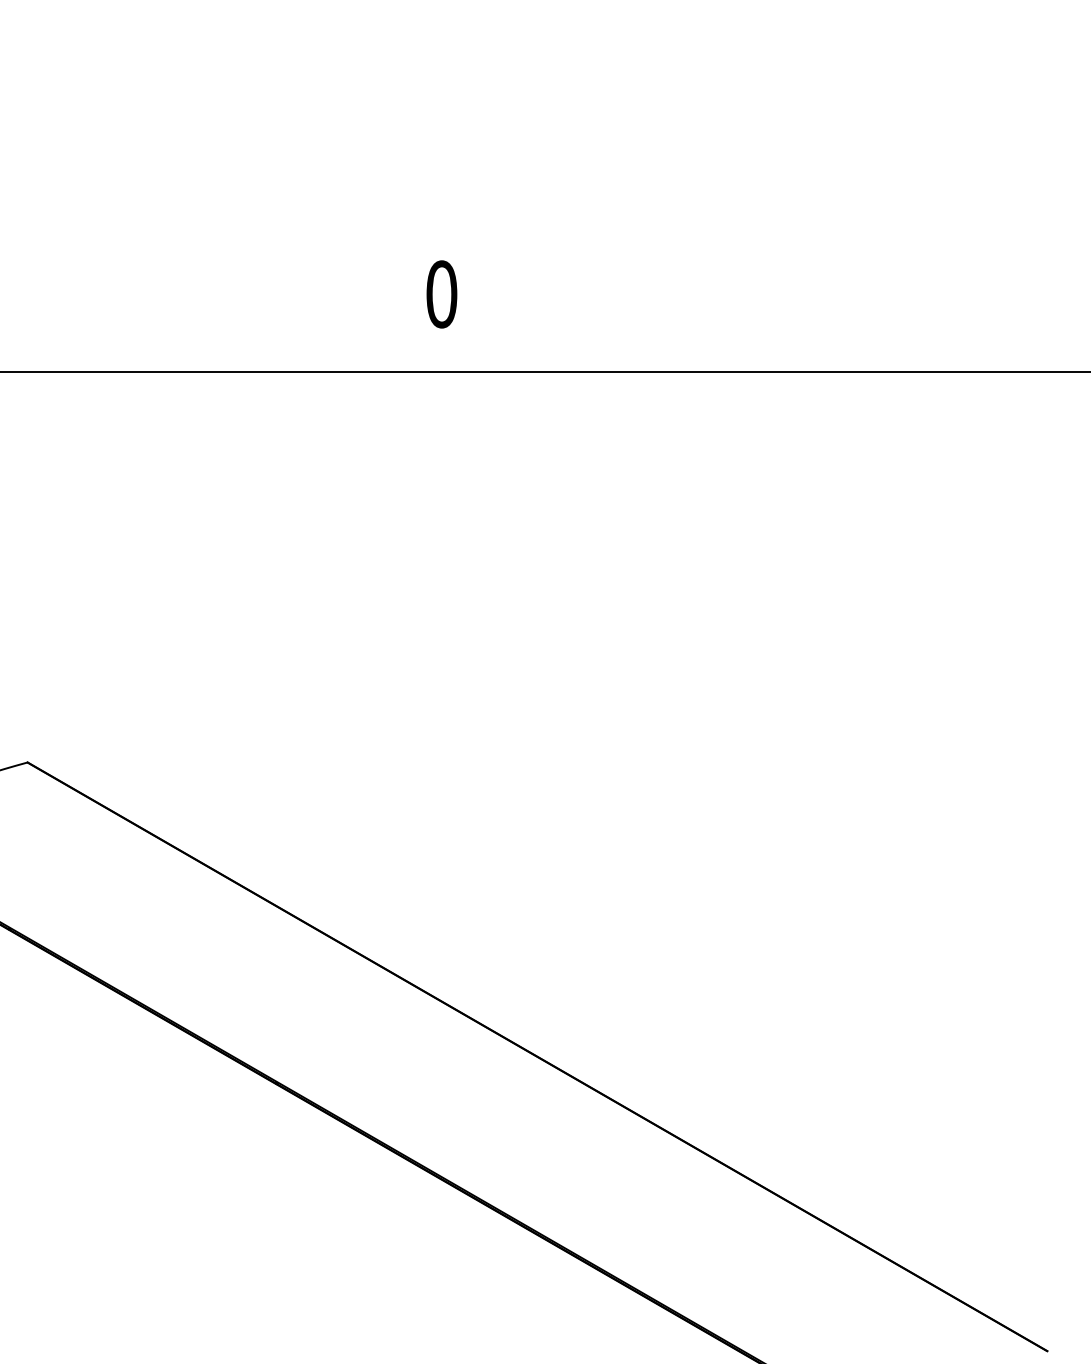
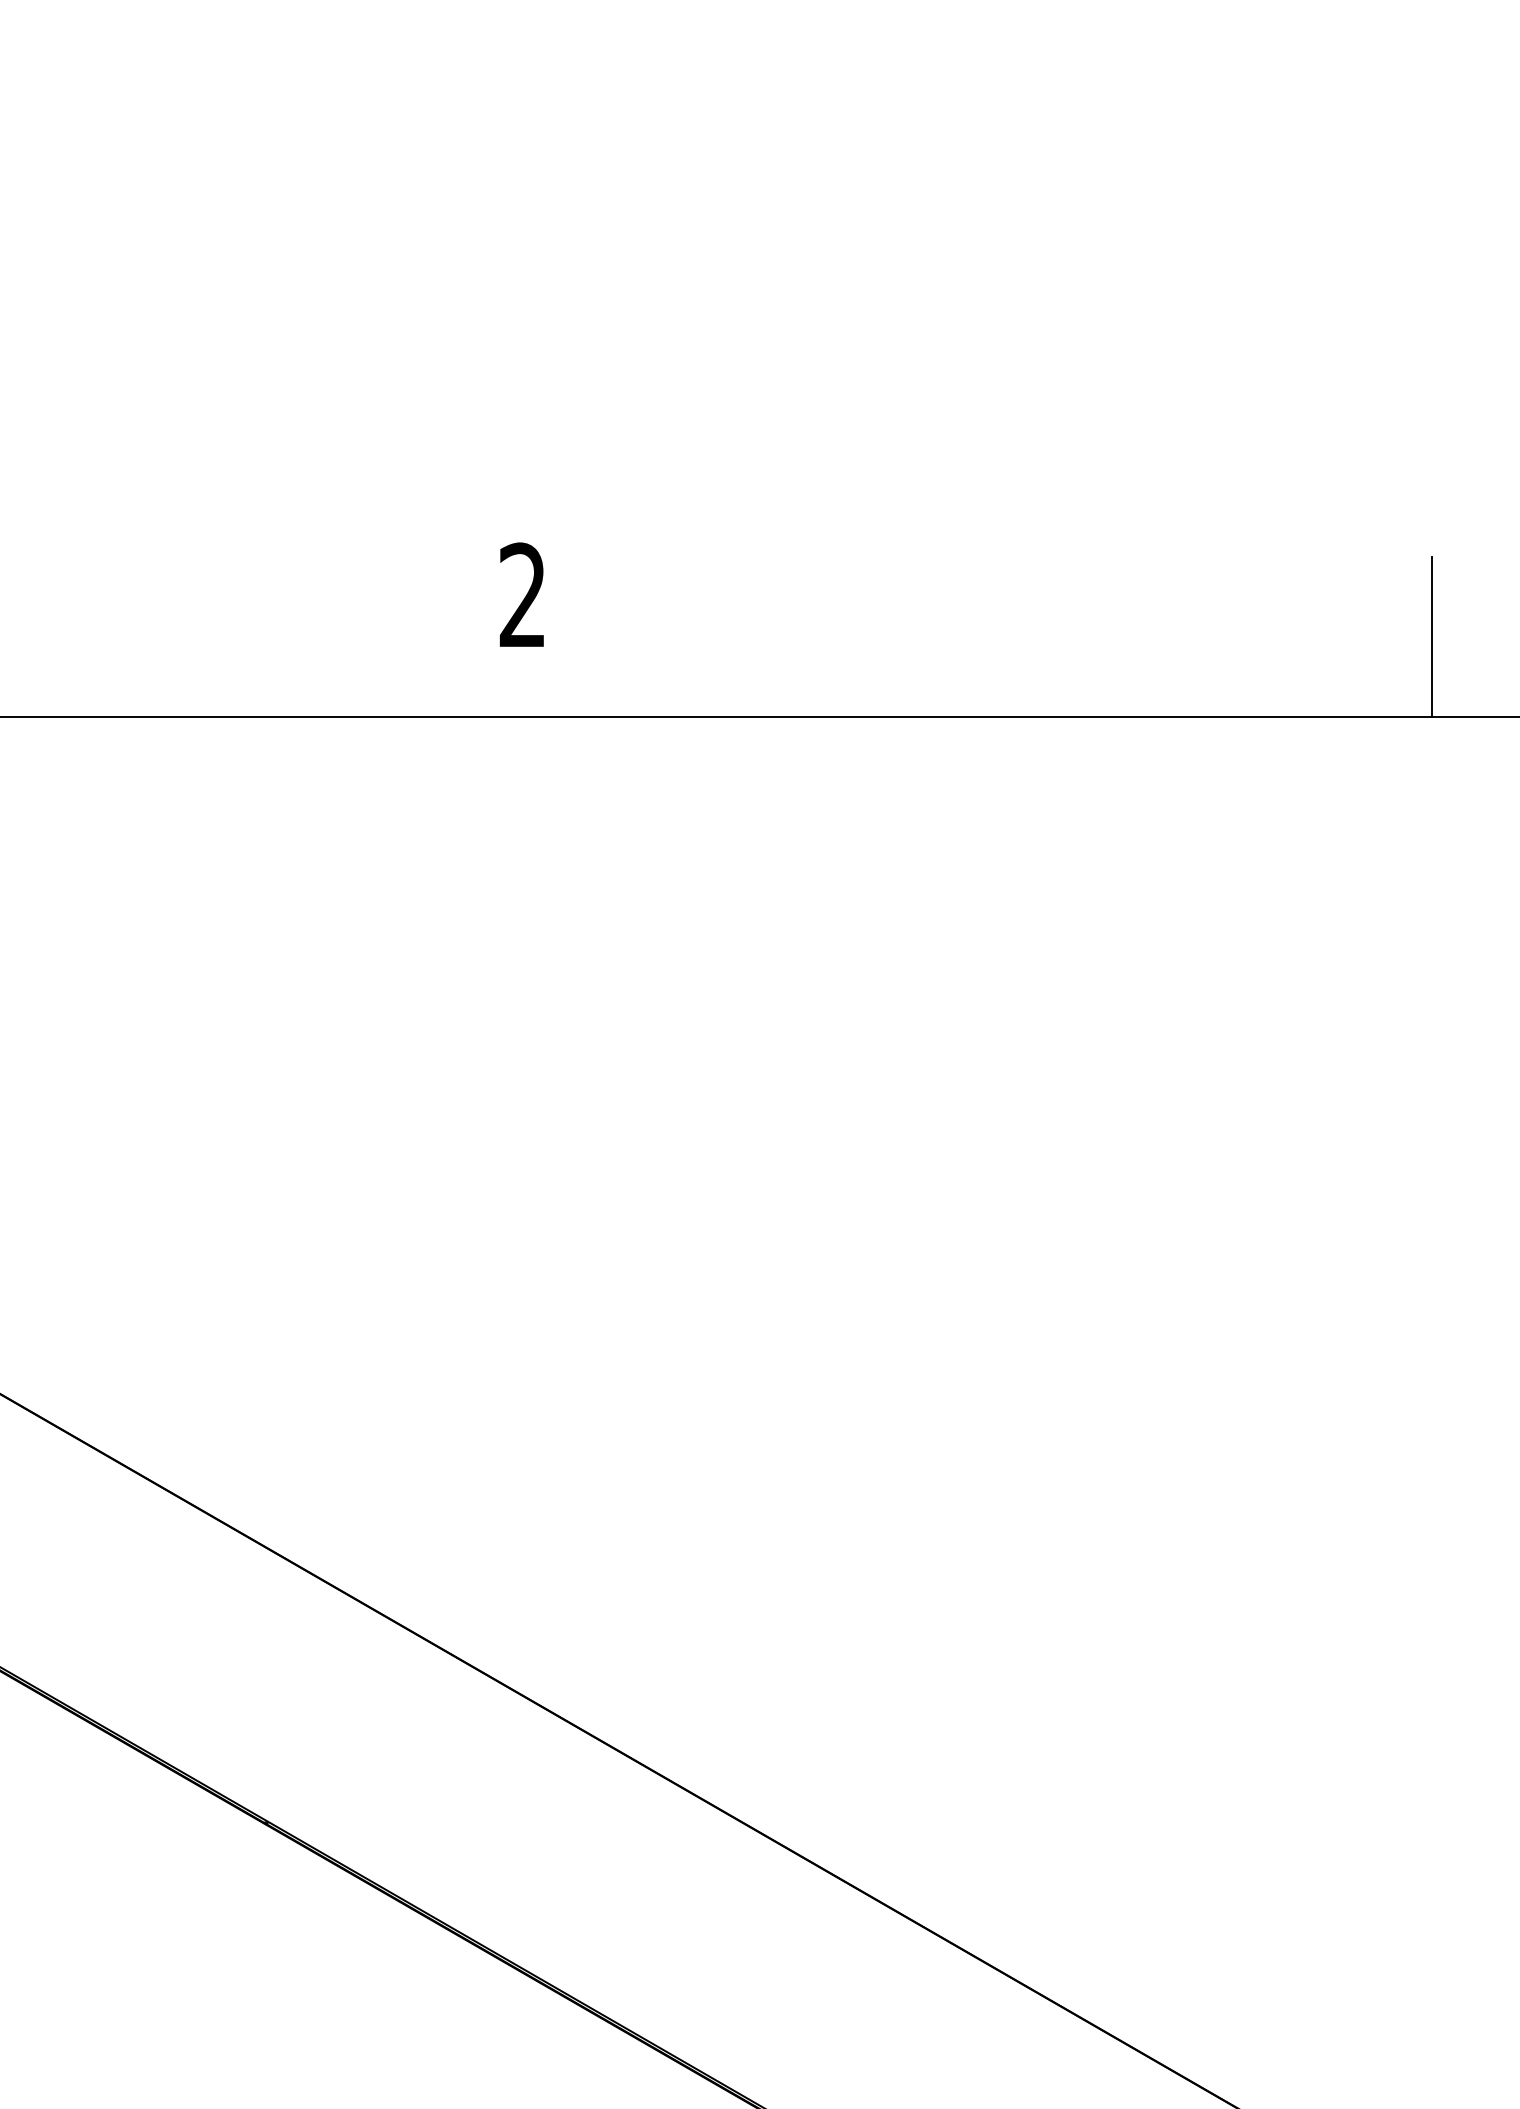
text: (441, 294) -> (522, 595), 0 -> 2
line: (1026, 320) -> (1432, 636), added

